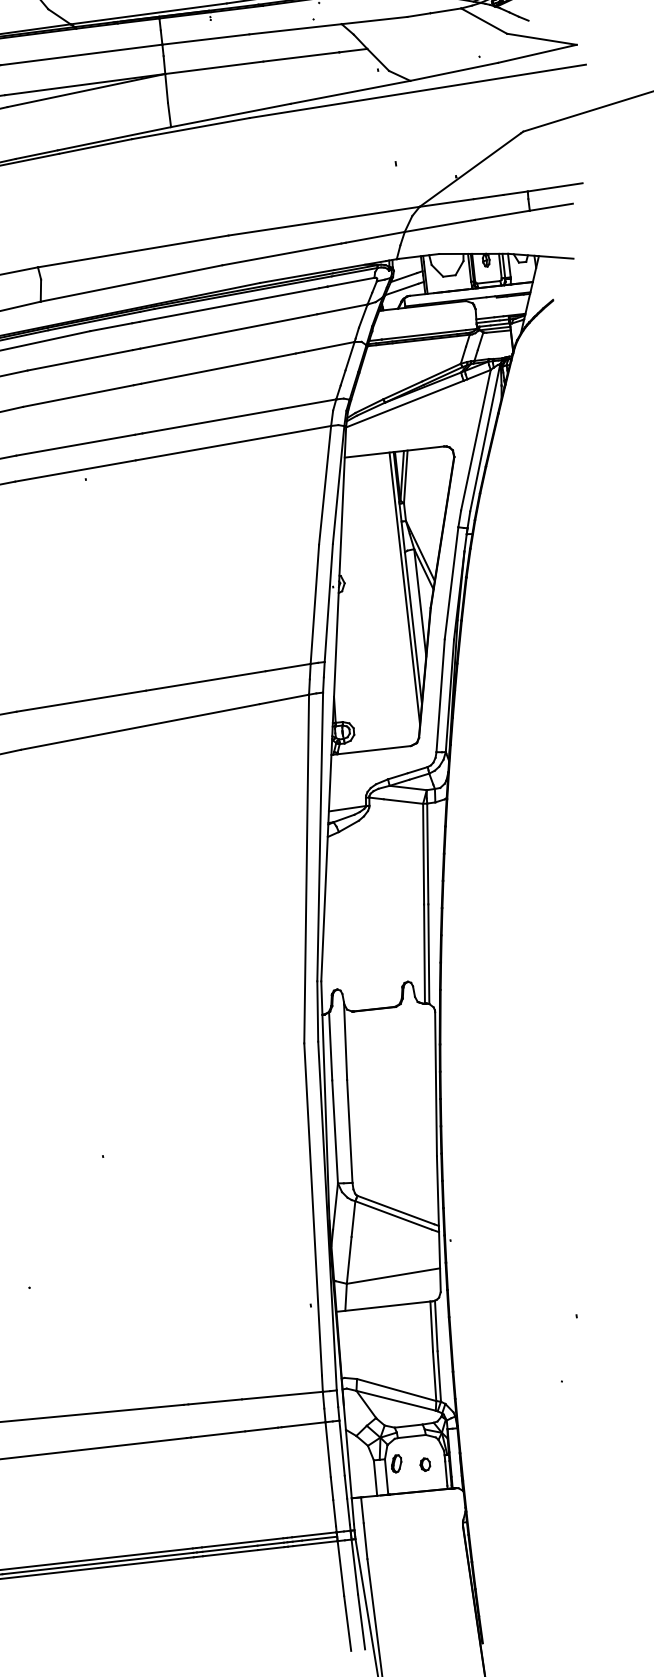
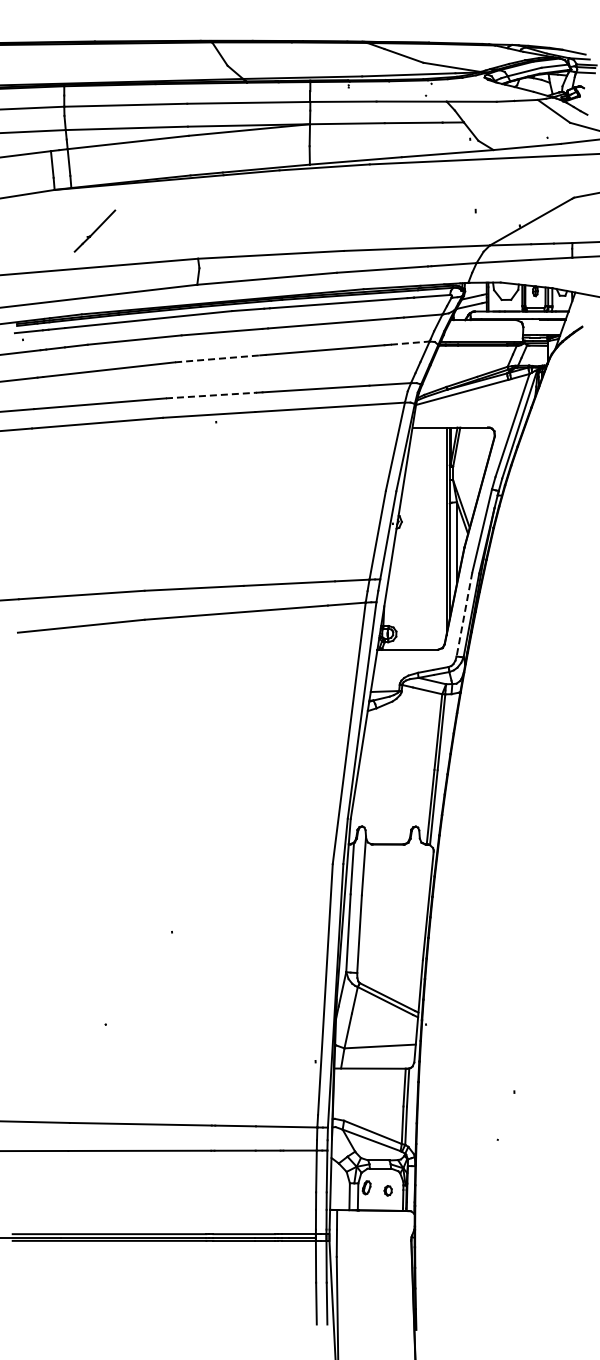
line: (329, 347) -> (410, 343), solid -> dashed
line: (78, 395) -> (217, 358), solid -> dashed
line: (75, 445) -> (211, 395), solid -> dashed
line: (440, 695) -> (464, 614), solid -> dashed

